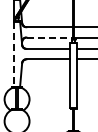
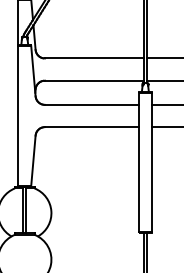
line: (50, 37) -> (96, 80), dashed -> solid
line: (14, 54) -> (19, 116), dashed -> solid

